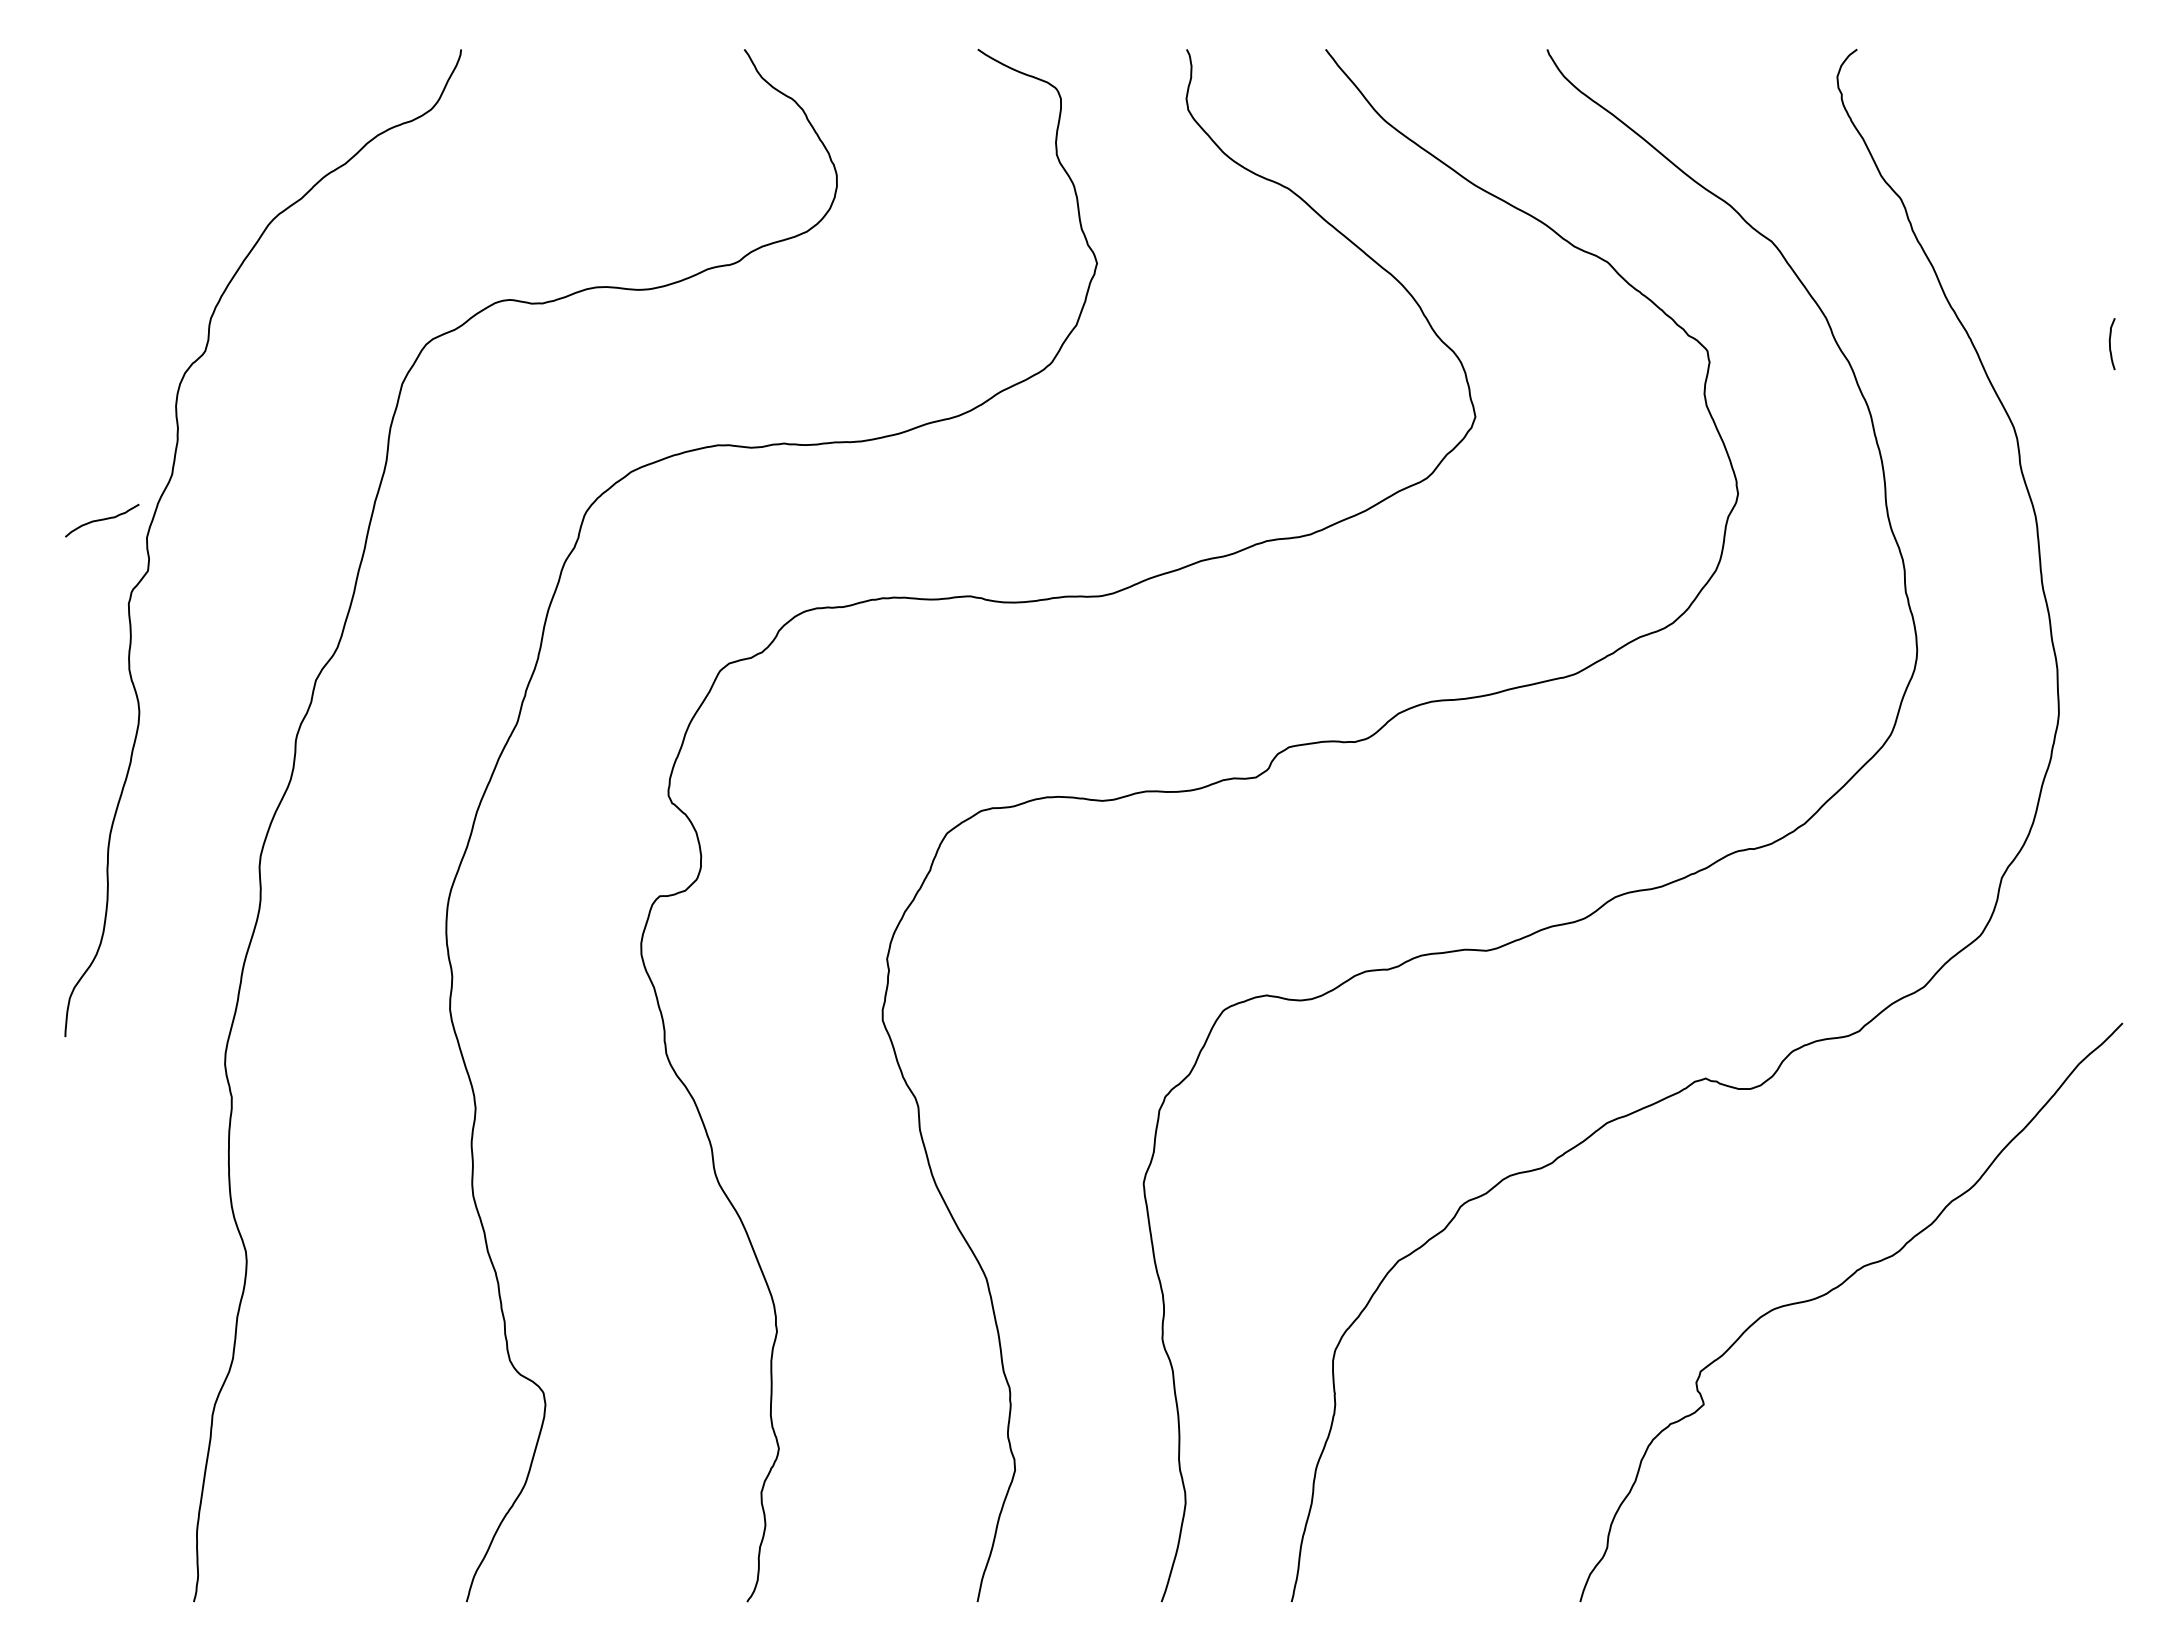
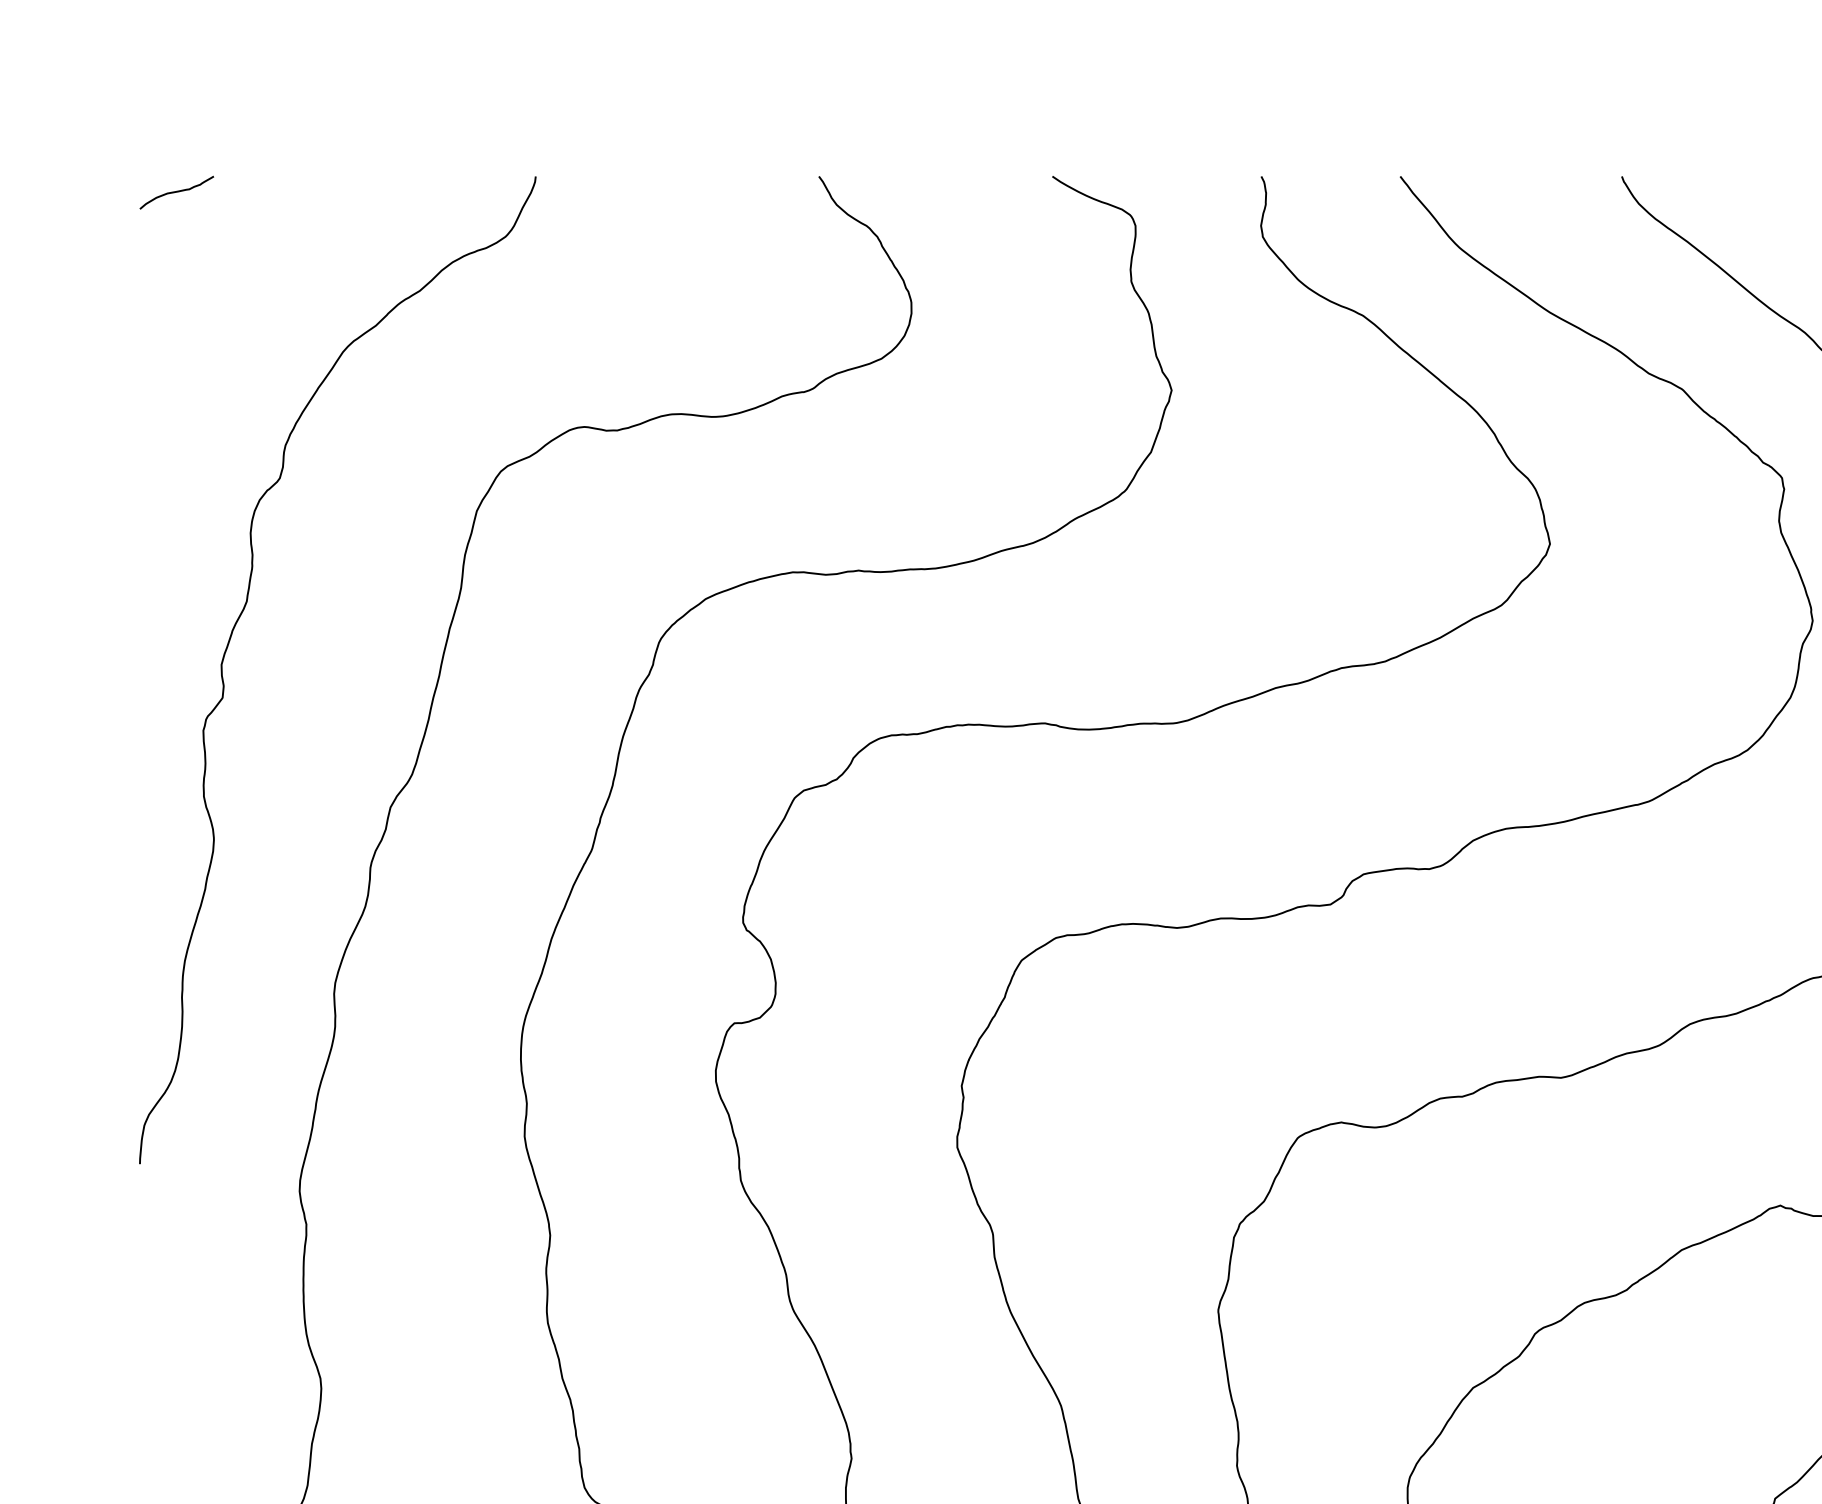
curve: (102, 520) -> (177, 192), moved

